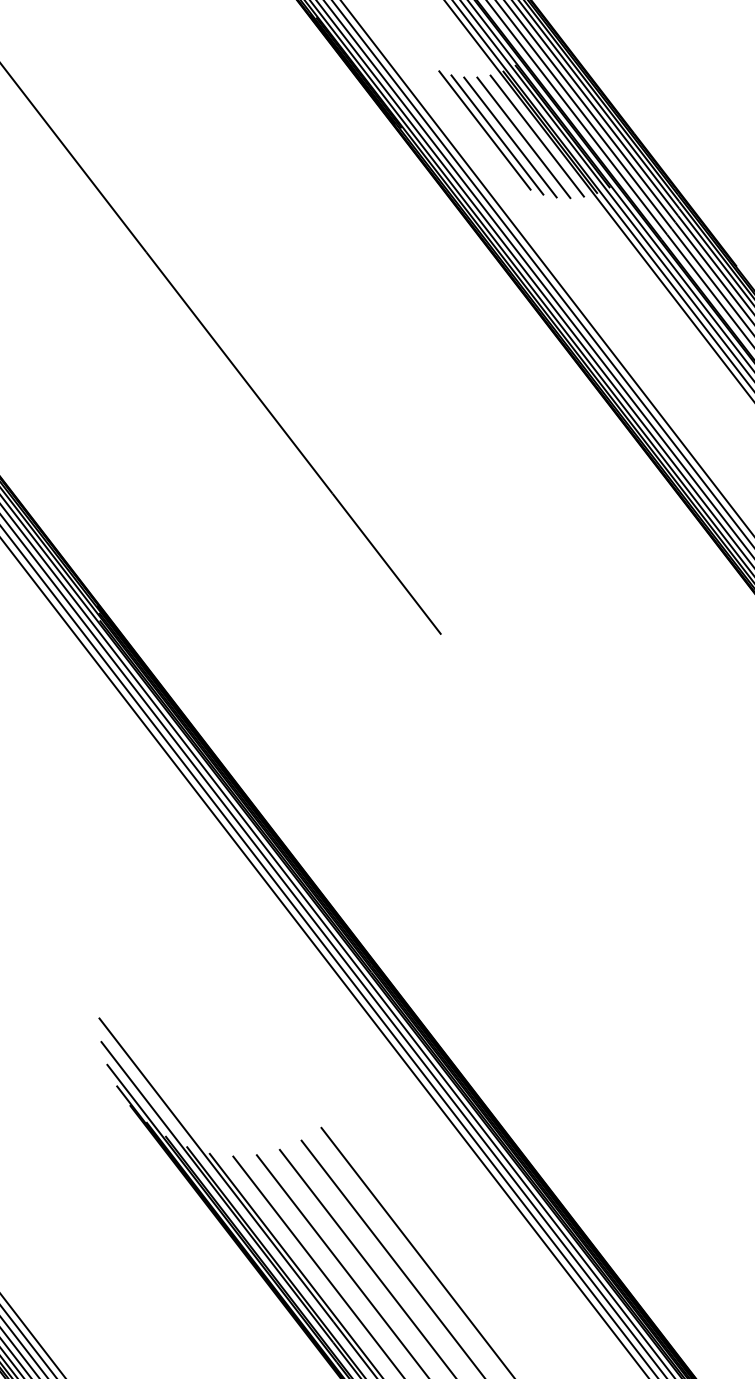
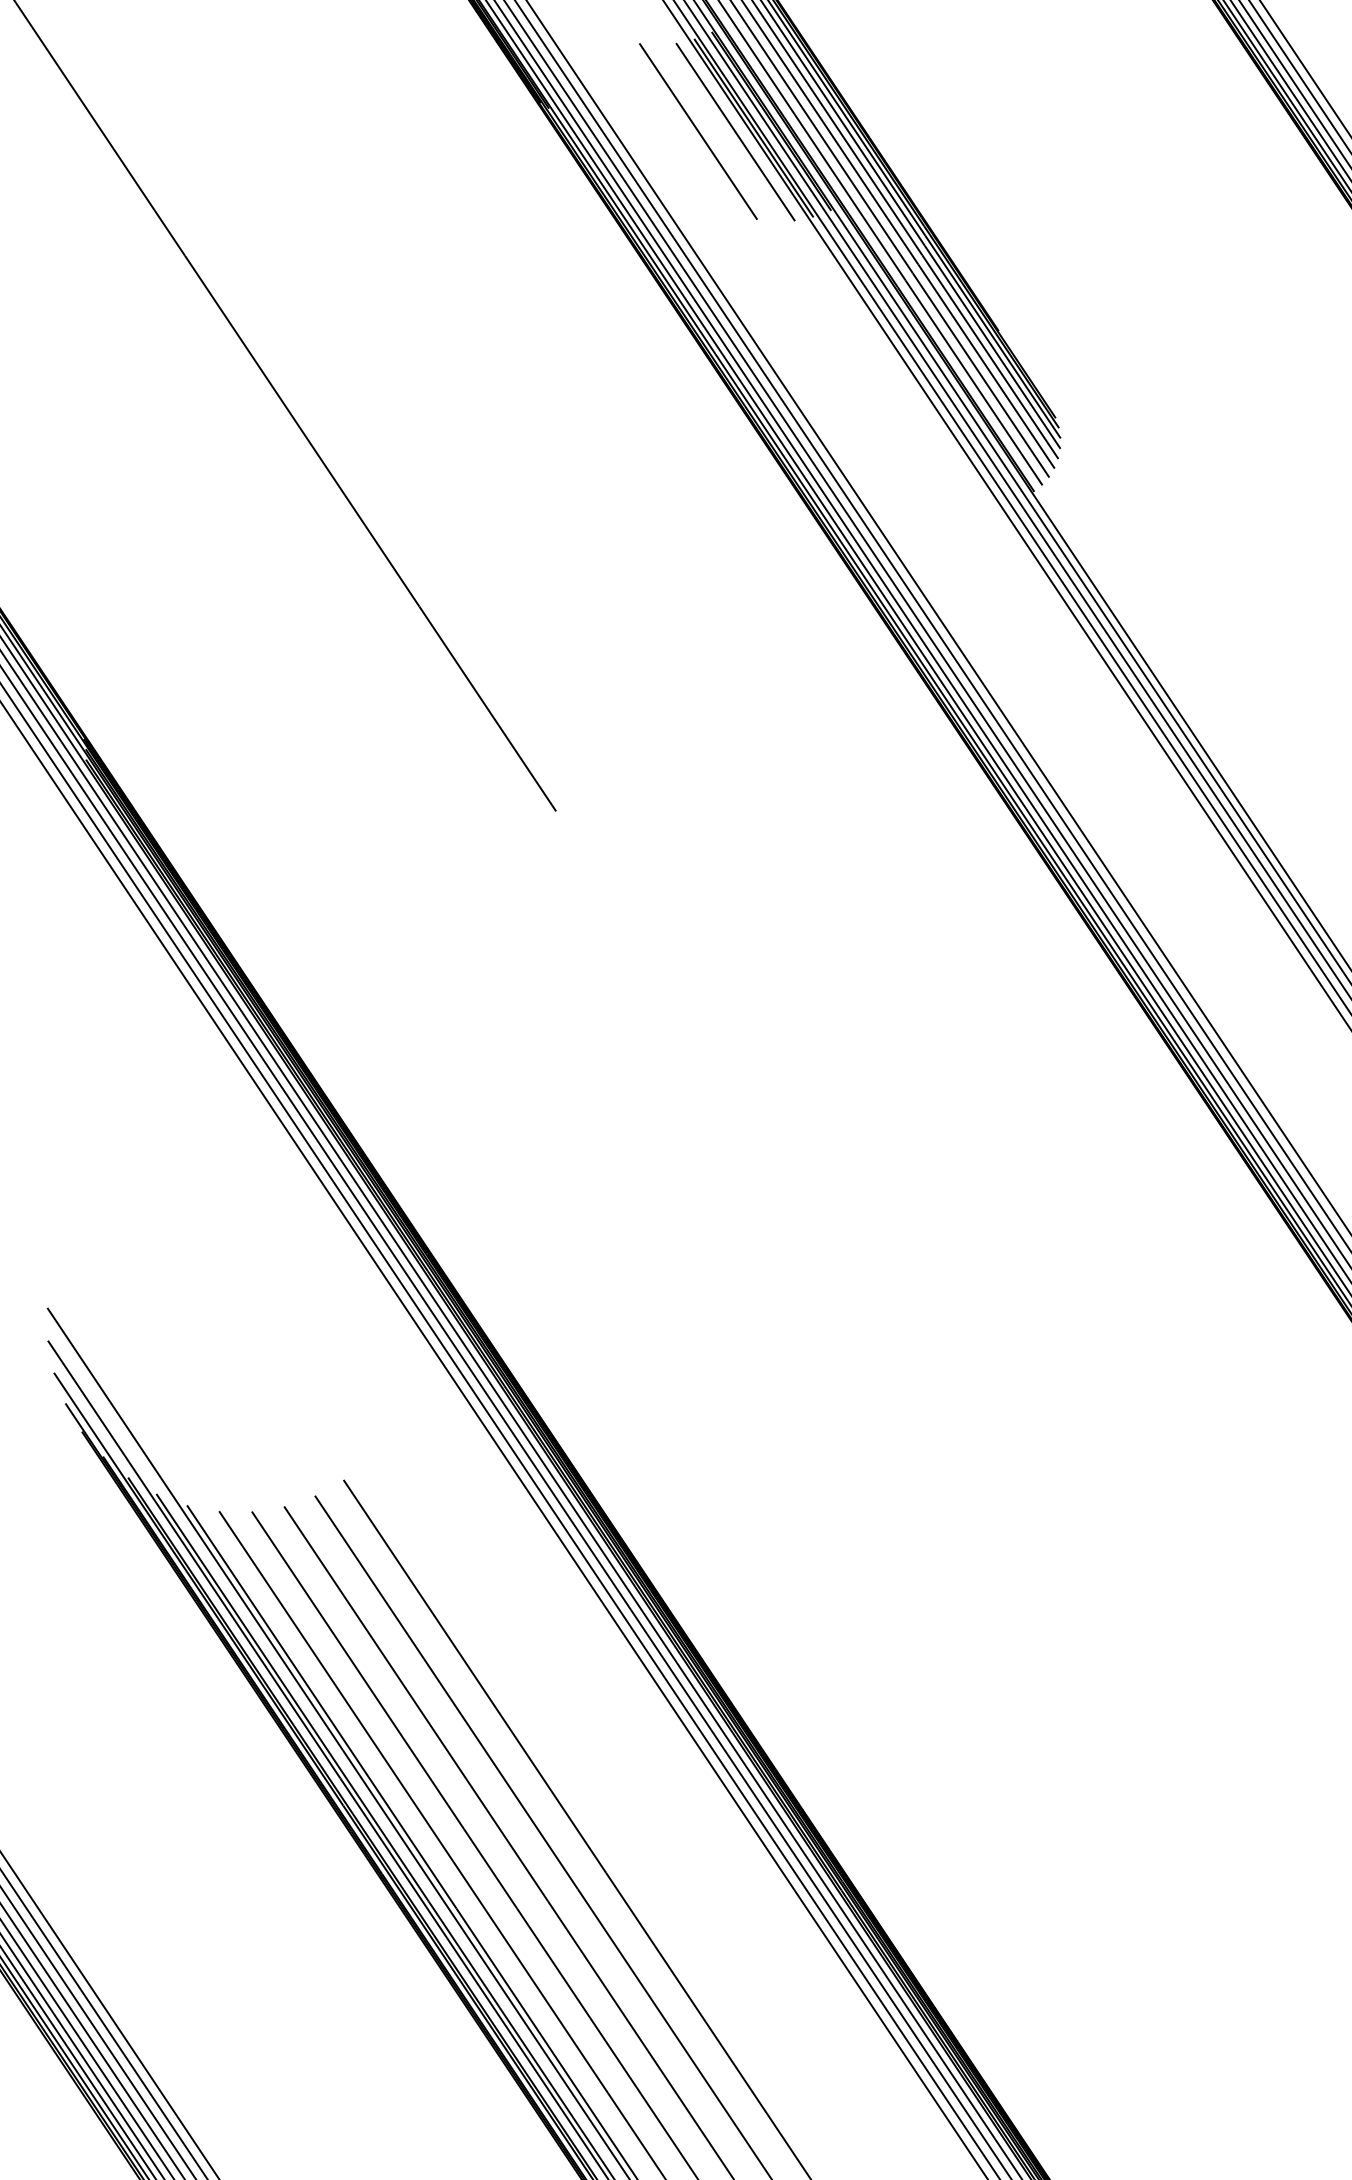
line: (484, 130) -> (663, 119), removed
line: (497, 134) -> (680, 126), removed
line: (523, 137) -> (716, 132), removed

